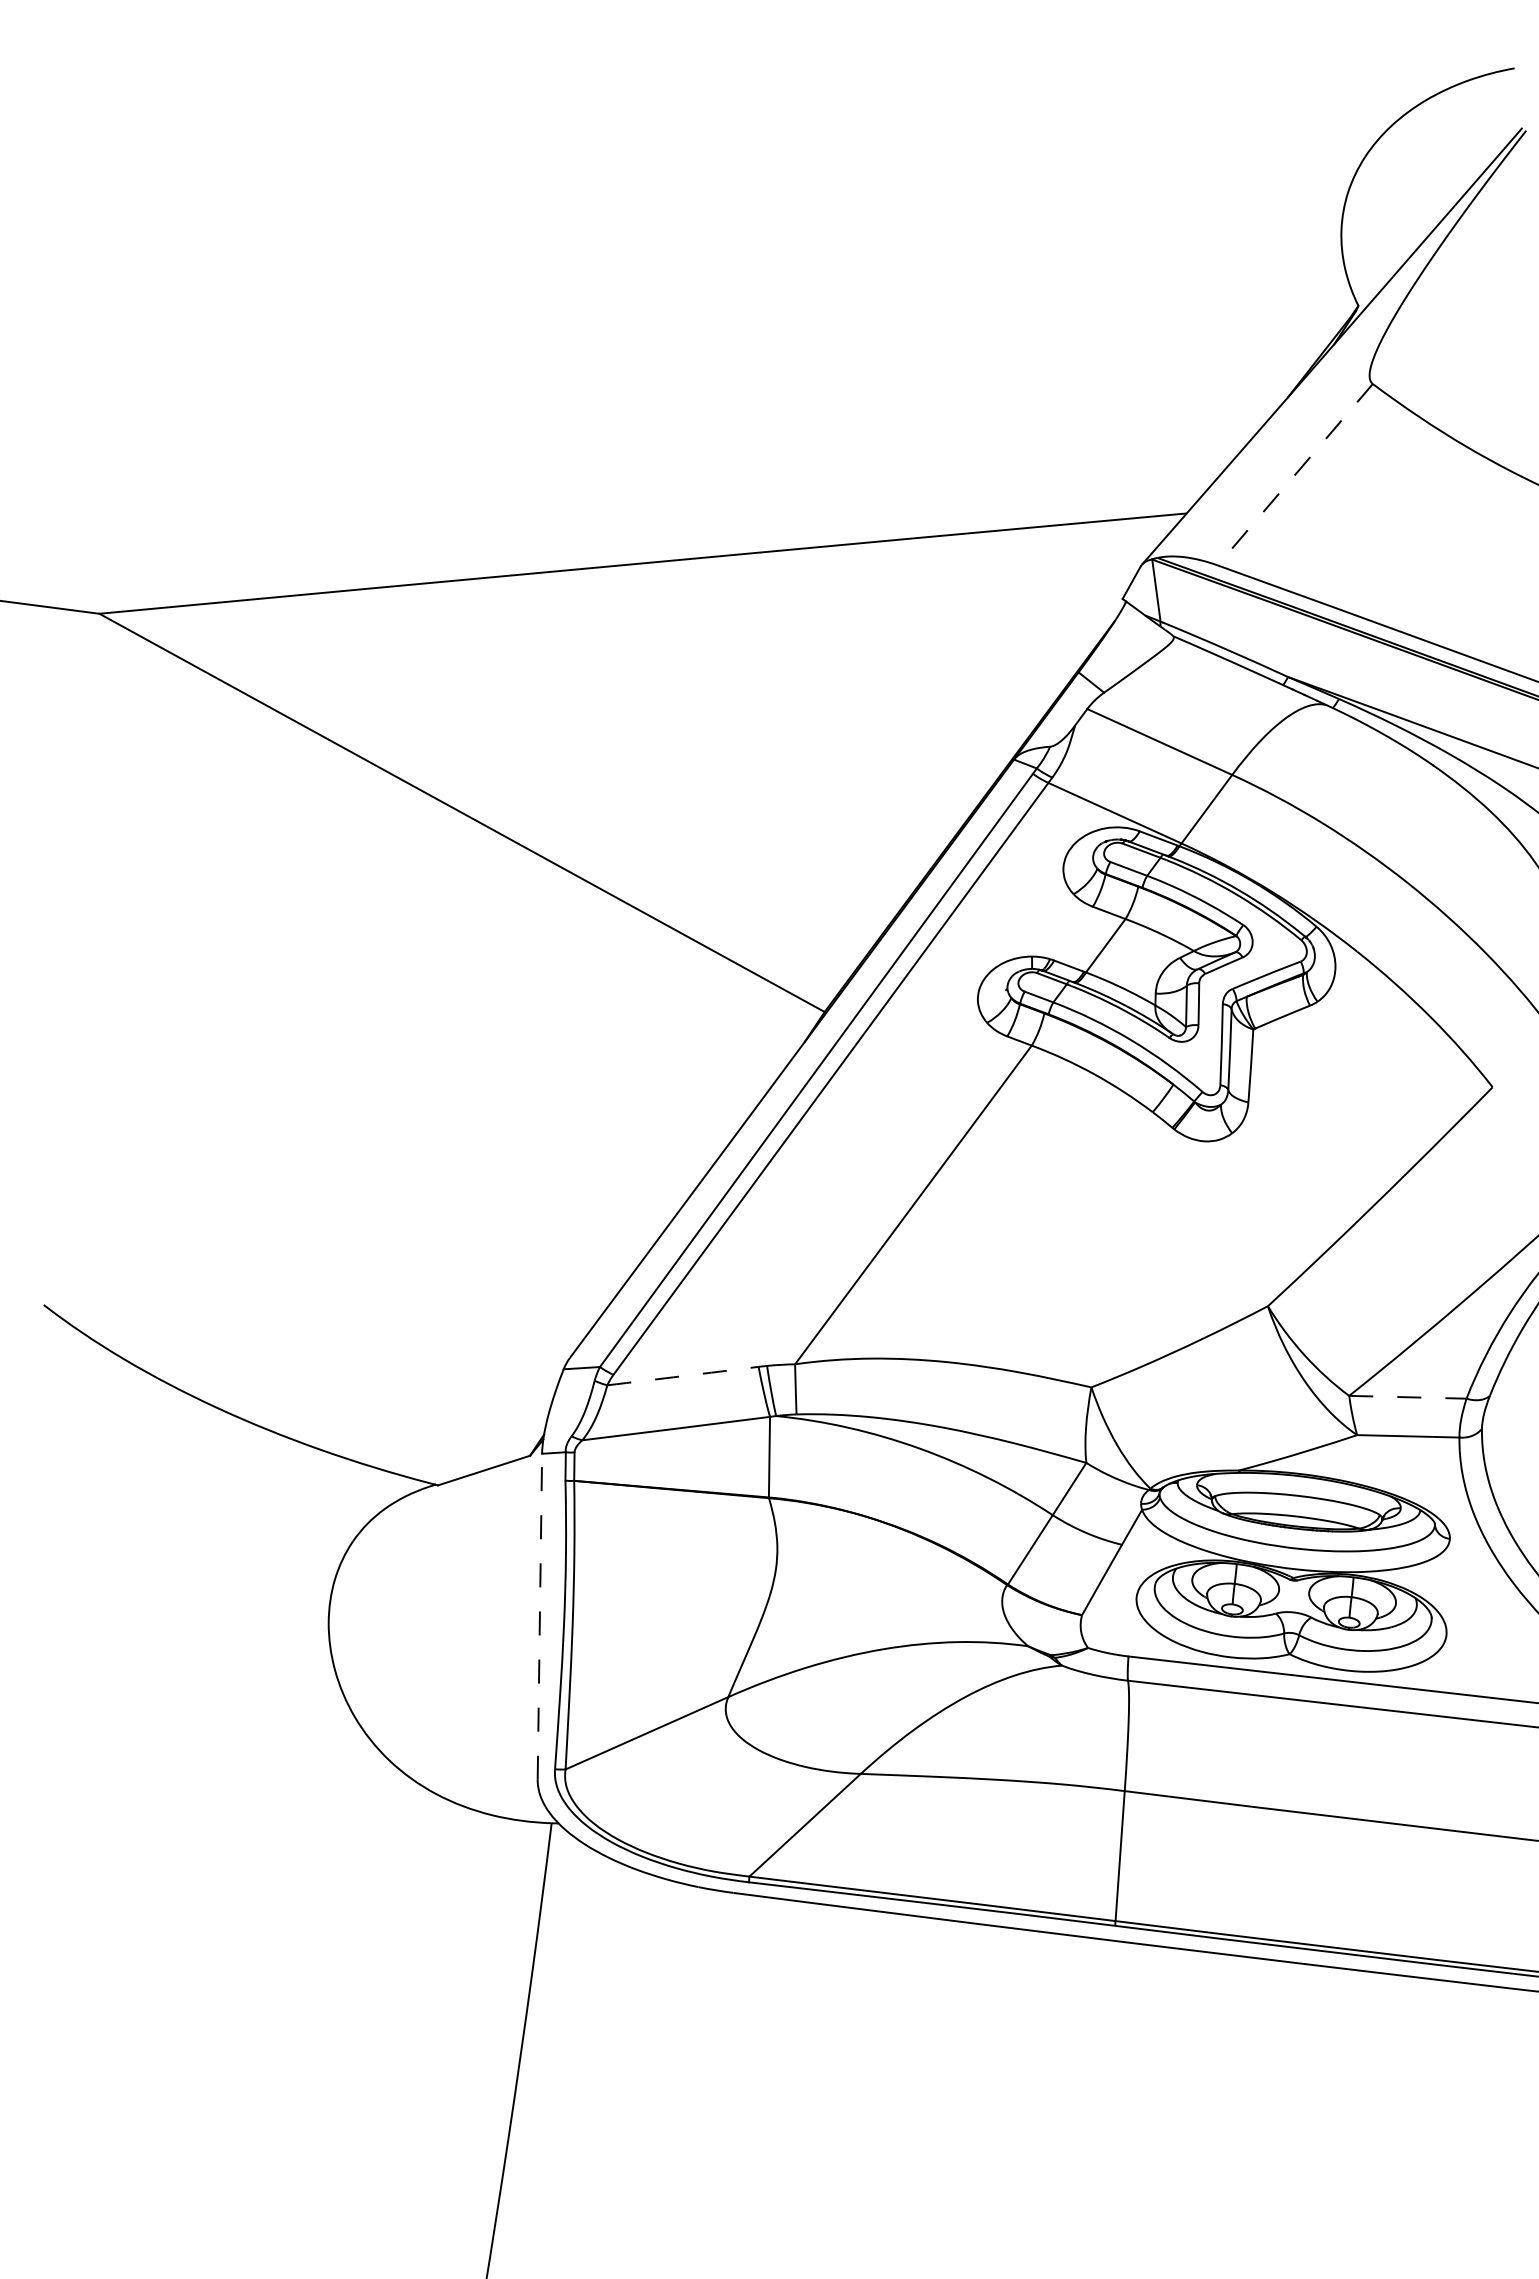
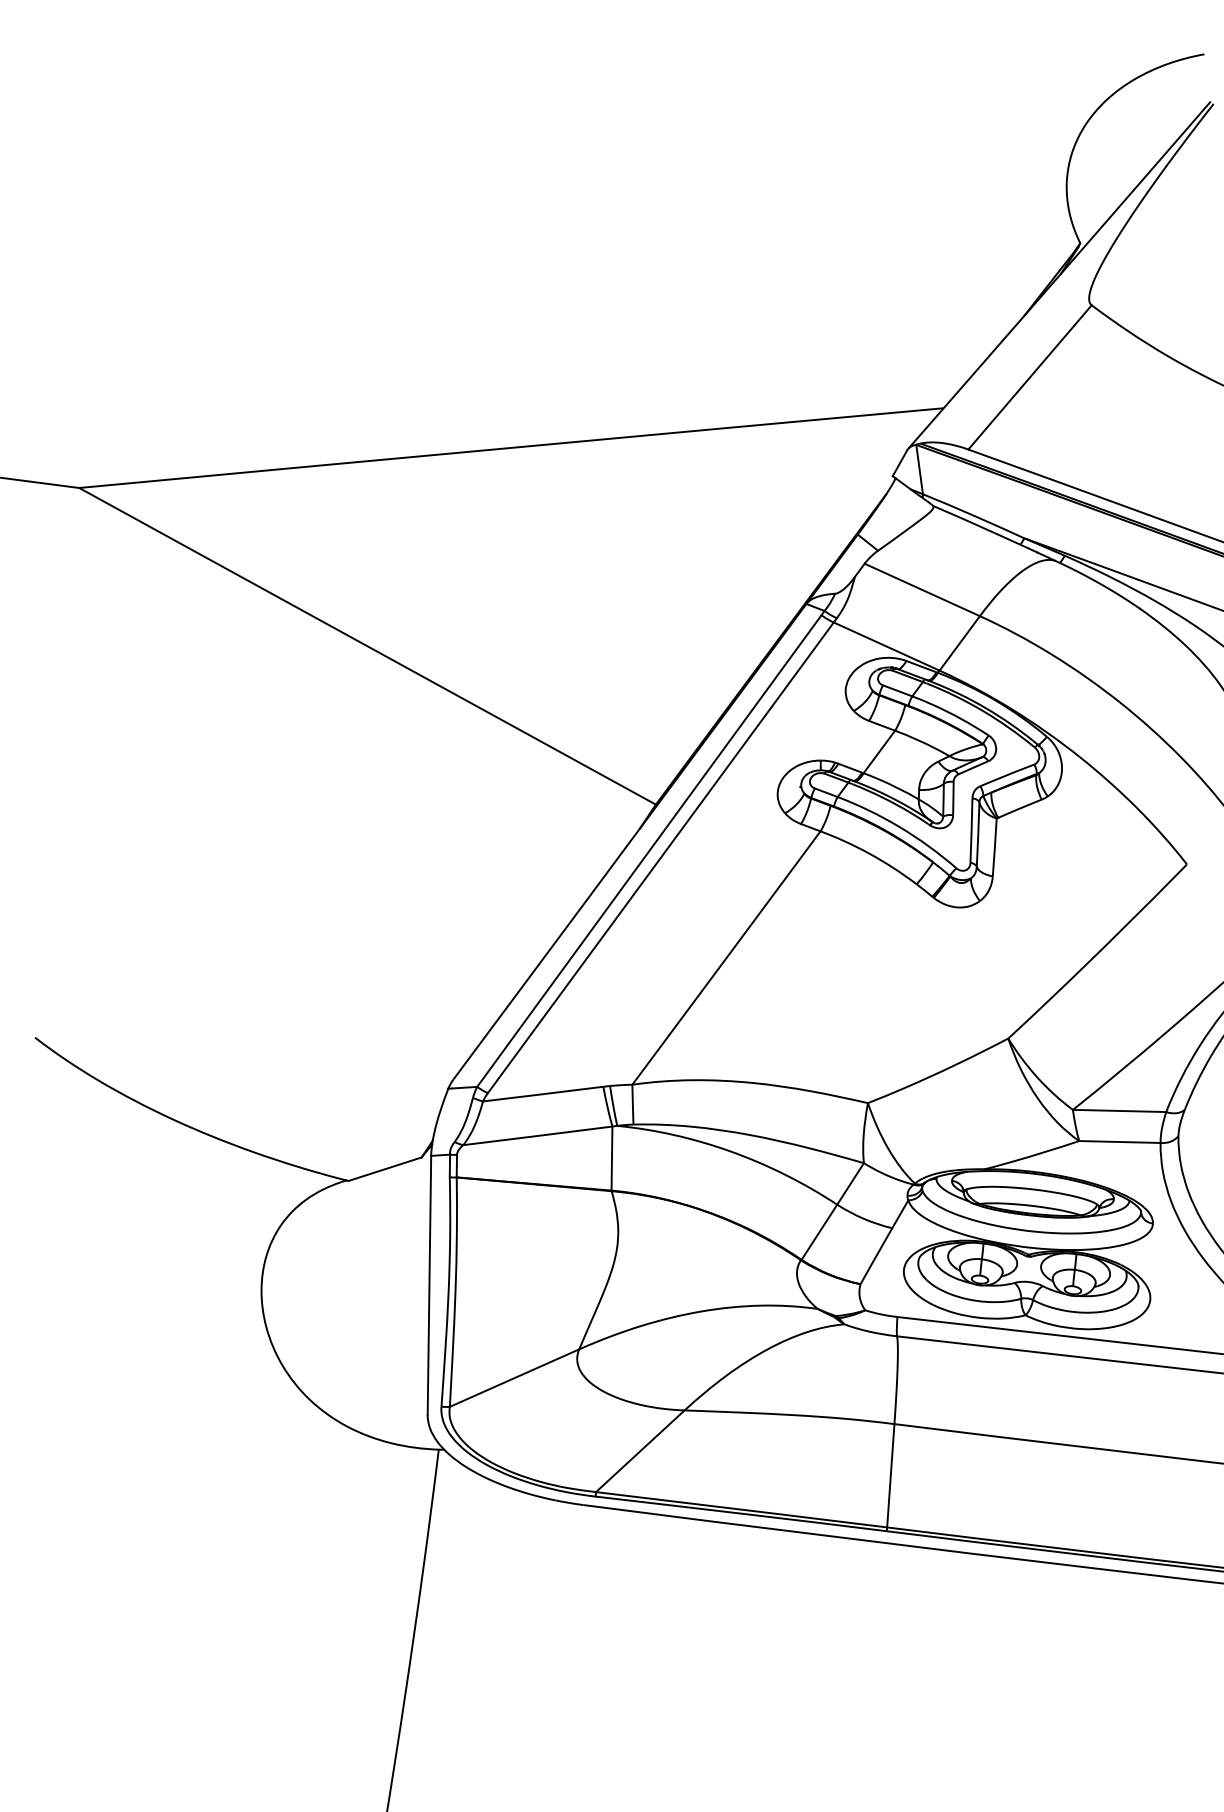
line: (1294, 475) -> (1029, 378), dashed -> solid
arc: (682, 1376) -> (542, 1094), dashed -> solid
line: (1407, 1397) -> (1119, 1111), dashed -> solid
line: (539, 1616) -> (429, 1285), dashed -> solid

